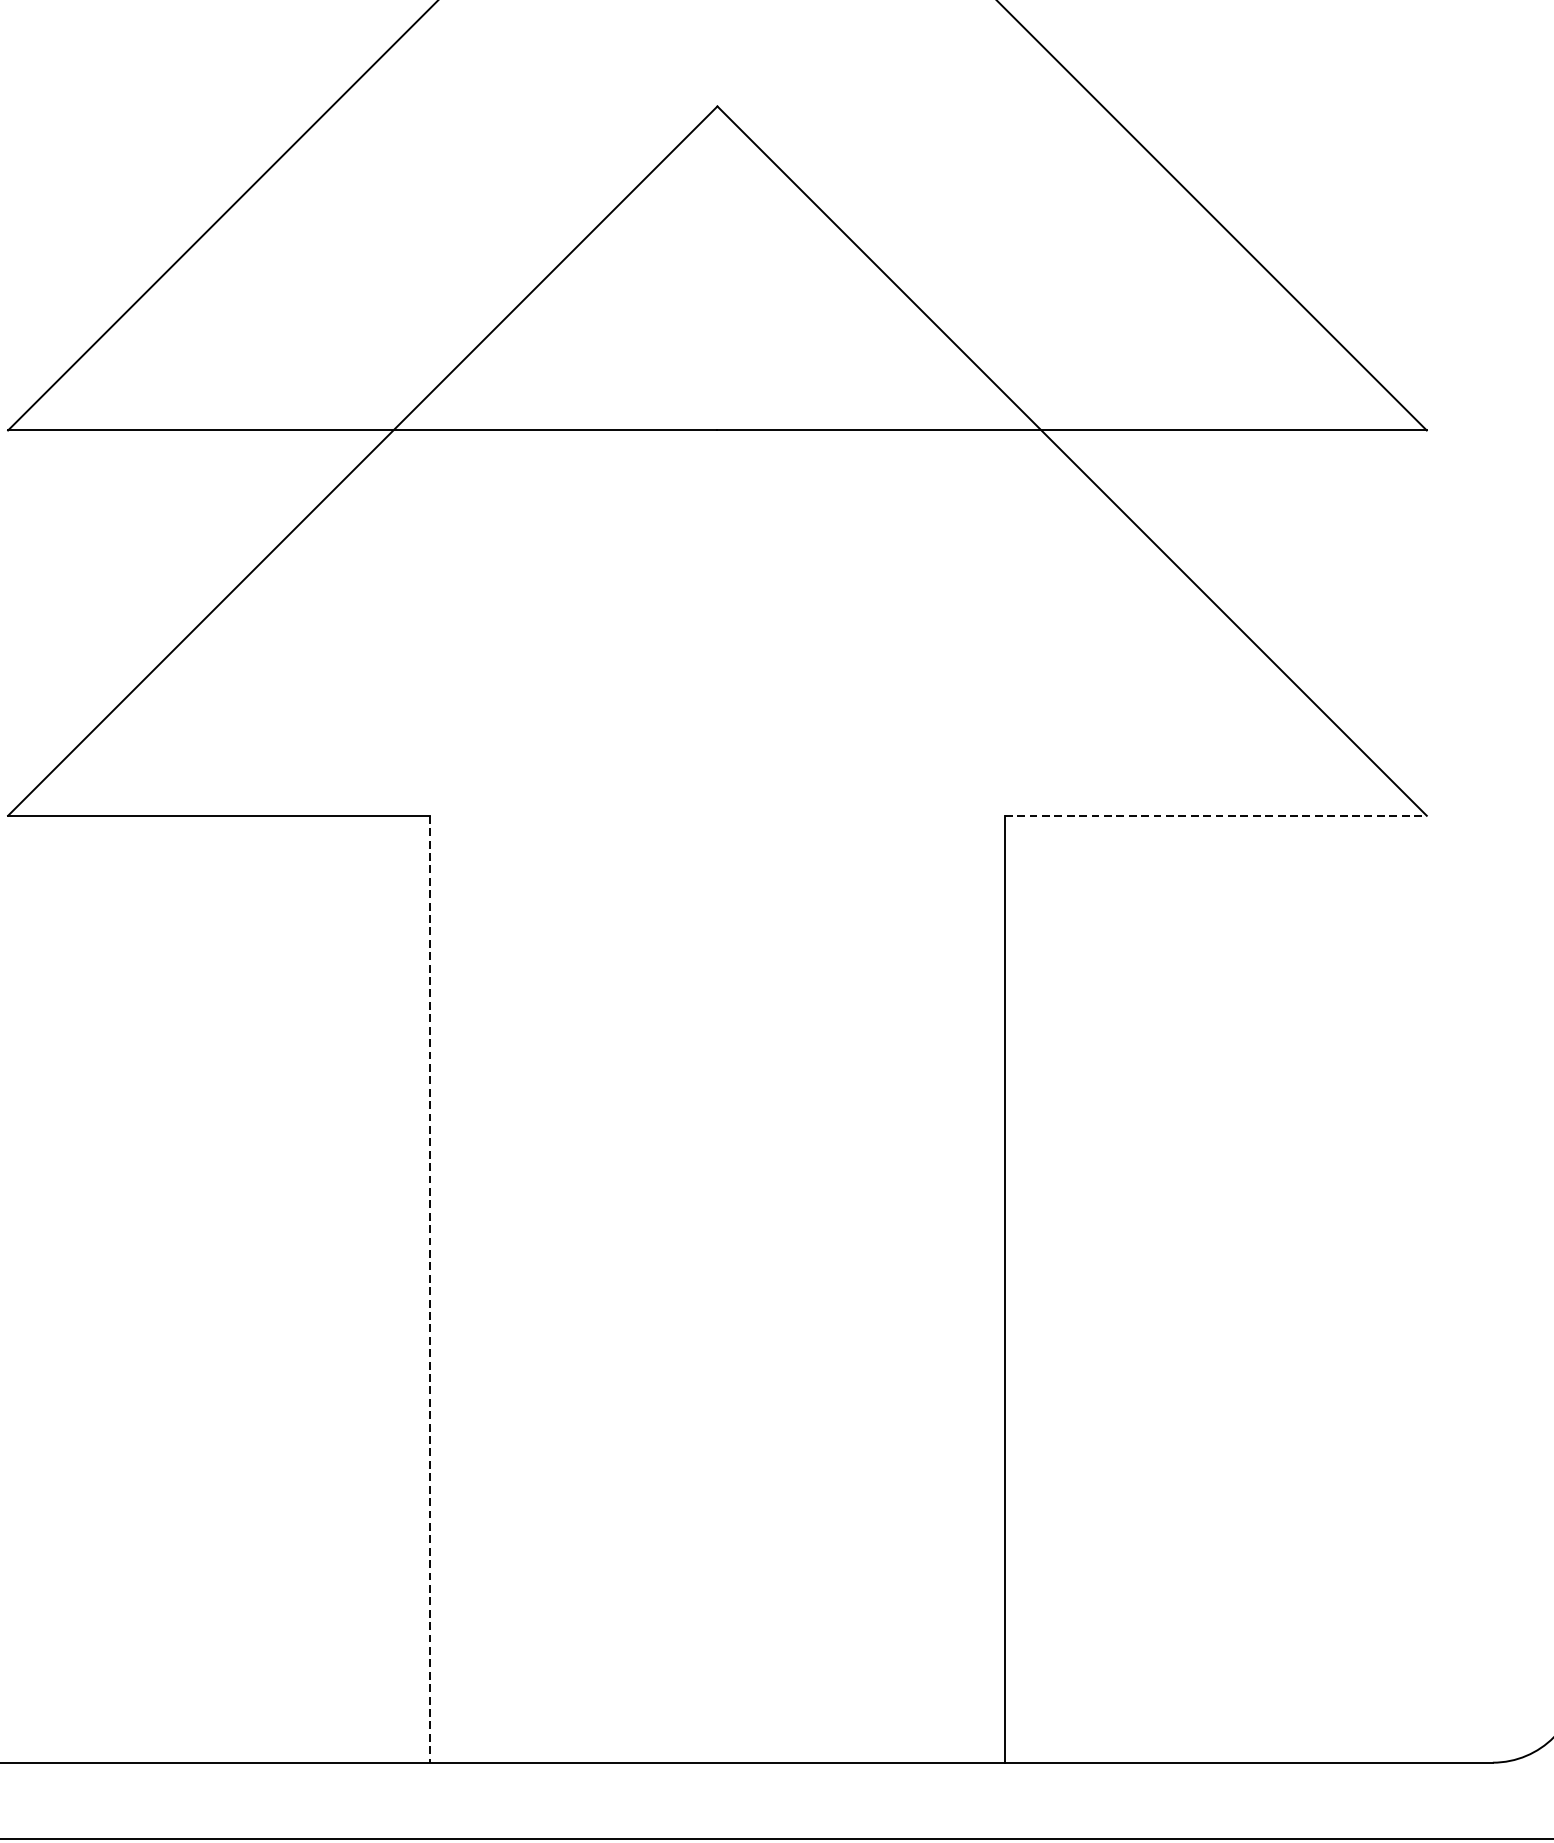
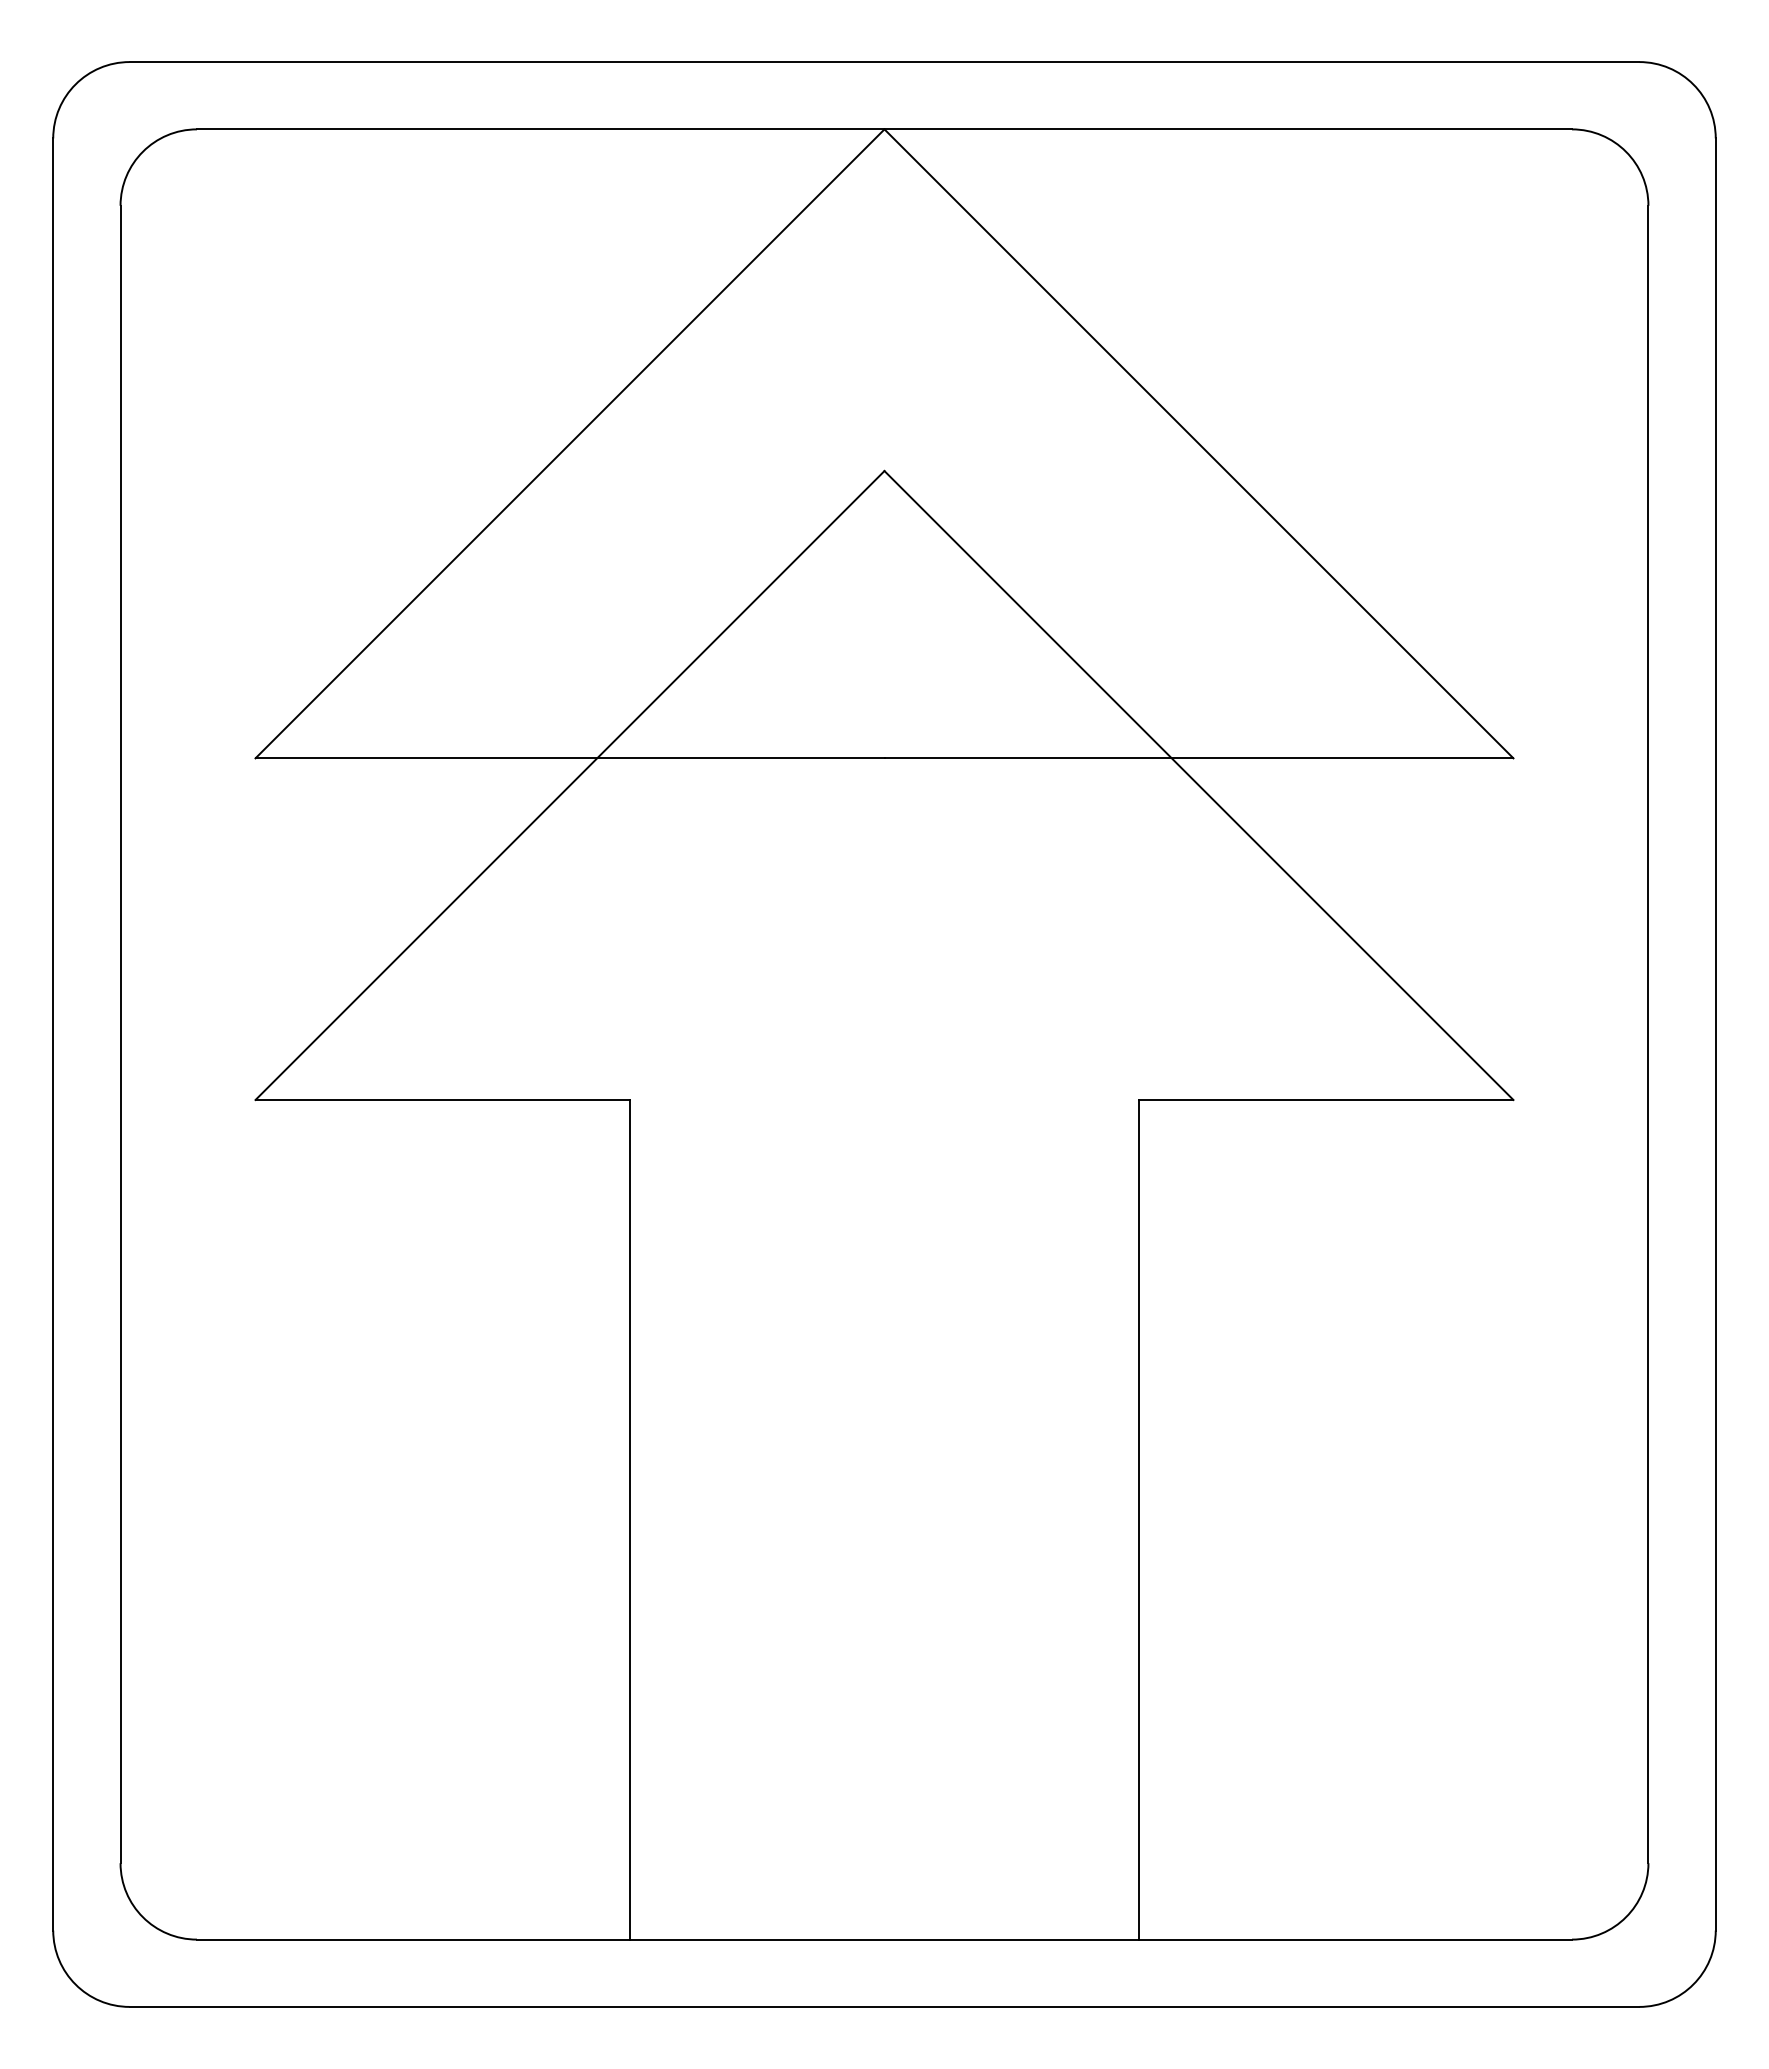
line: (1215, 816) -> (1326, 1100), dashed -> solid
line: (429, 1288) -> (629, 1519), dashed -> solid

